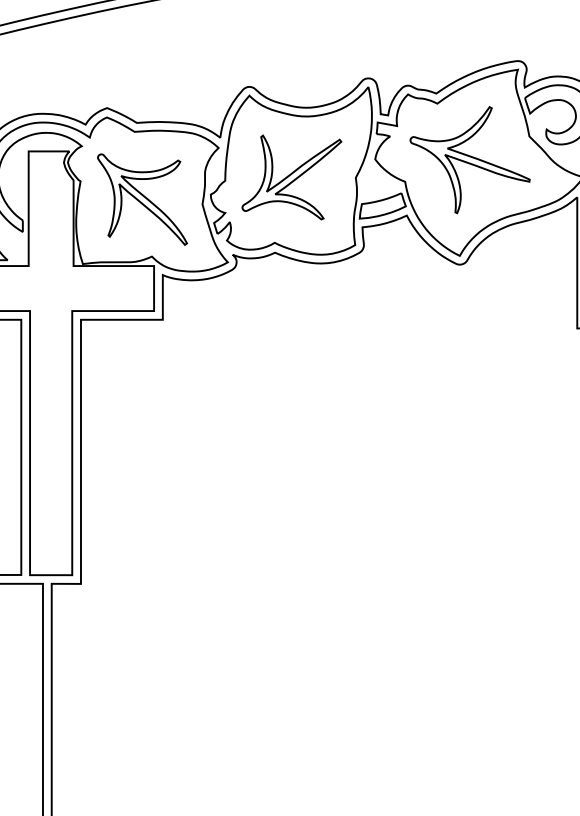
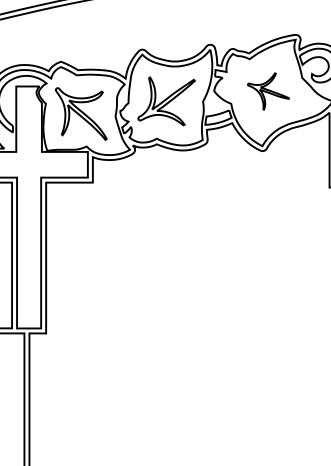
part: (470, 160) -> (268, 91), size x0.6

